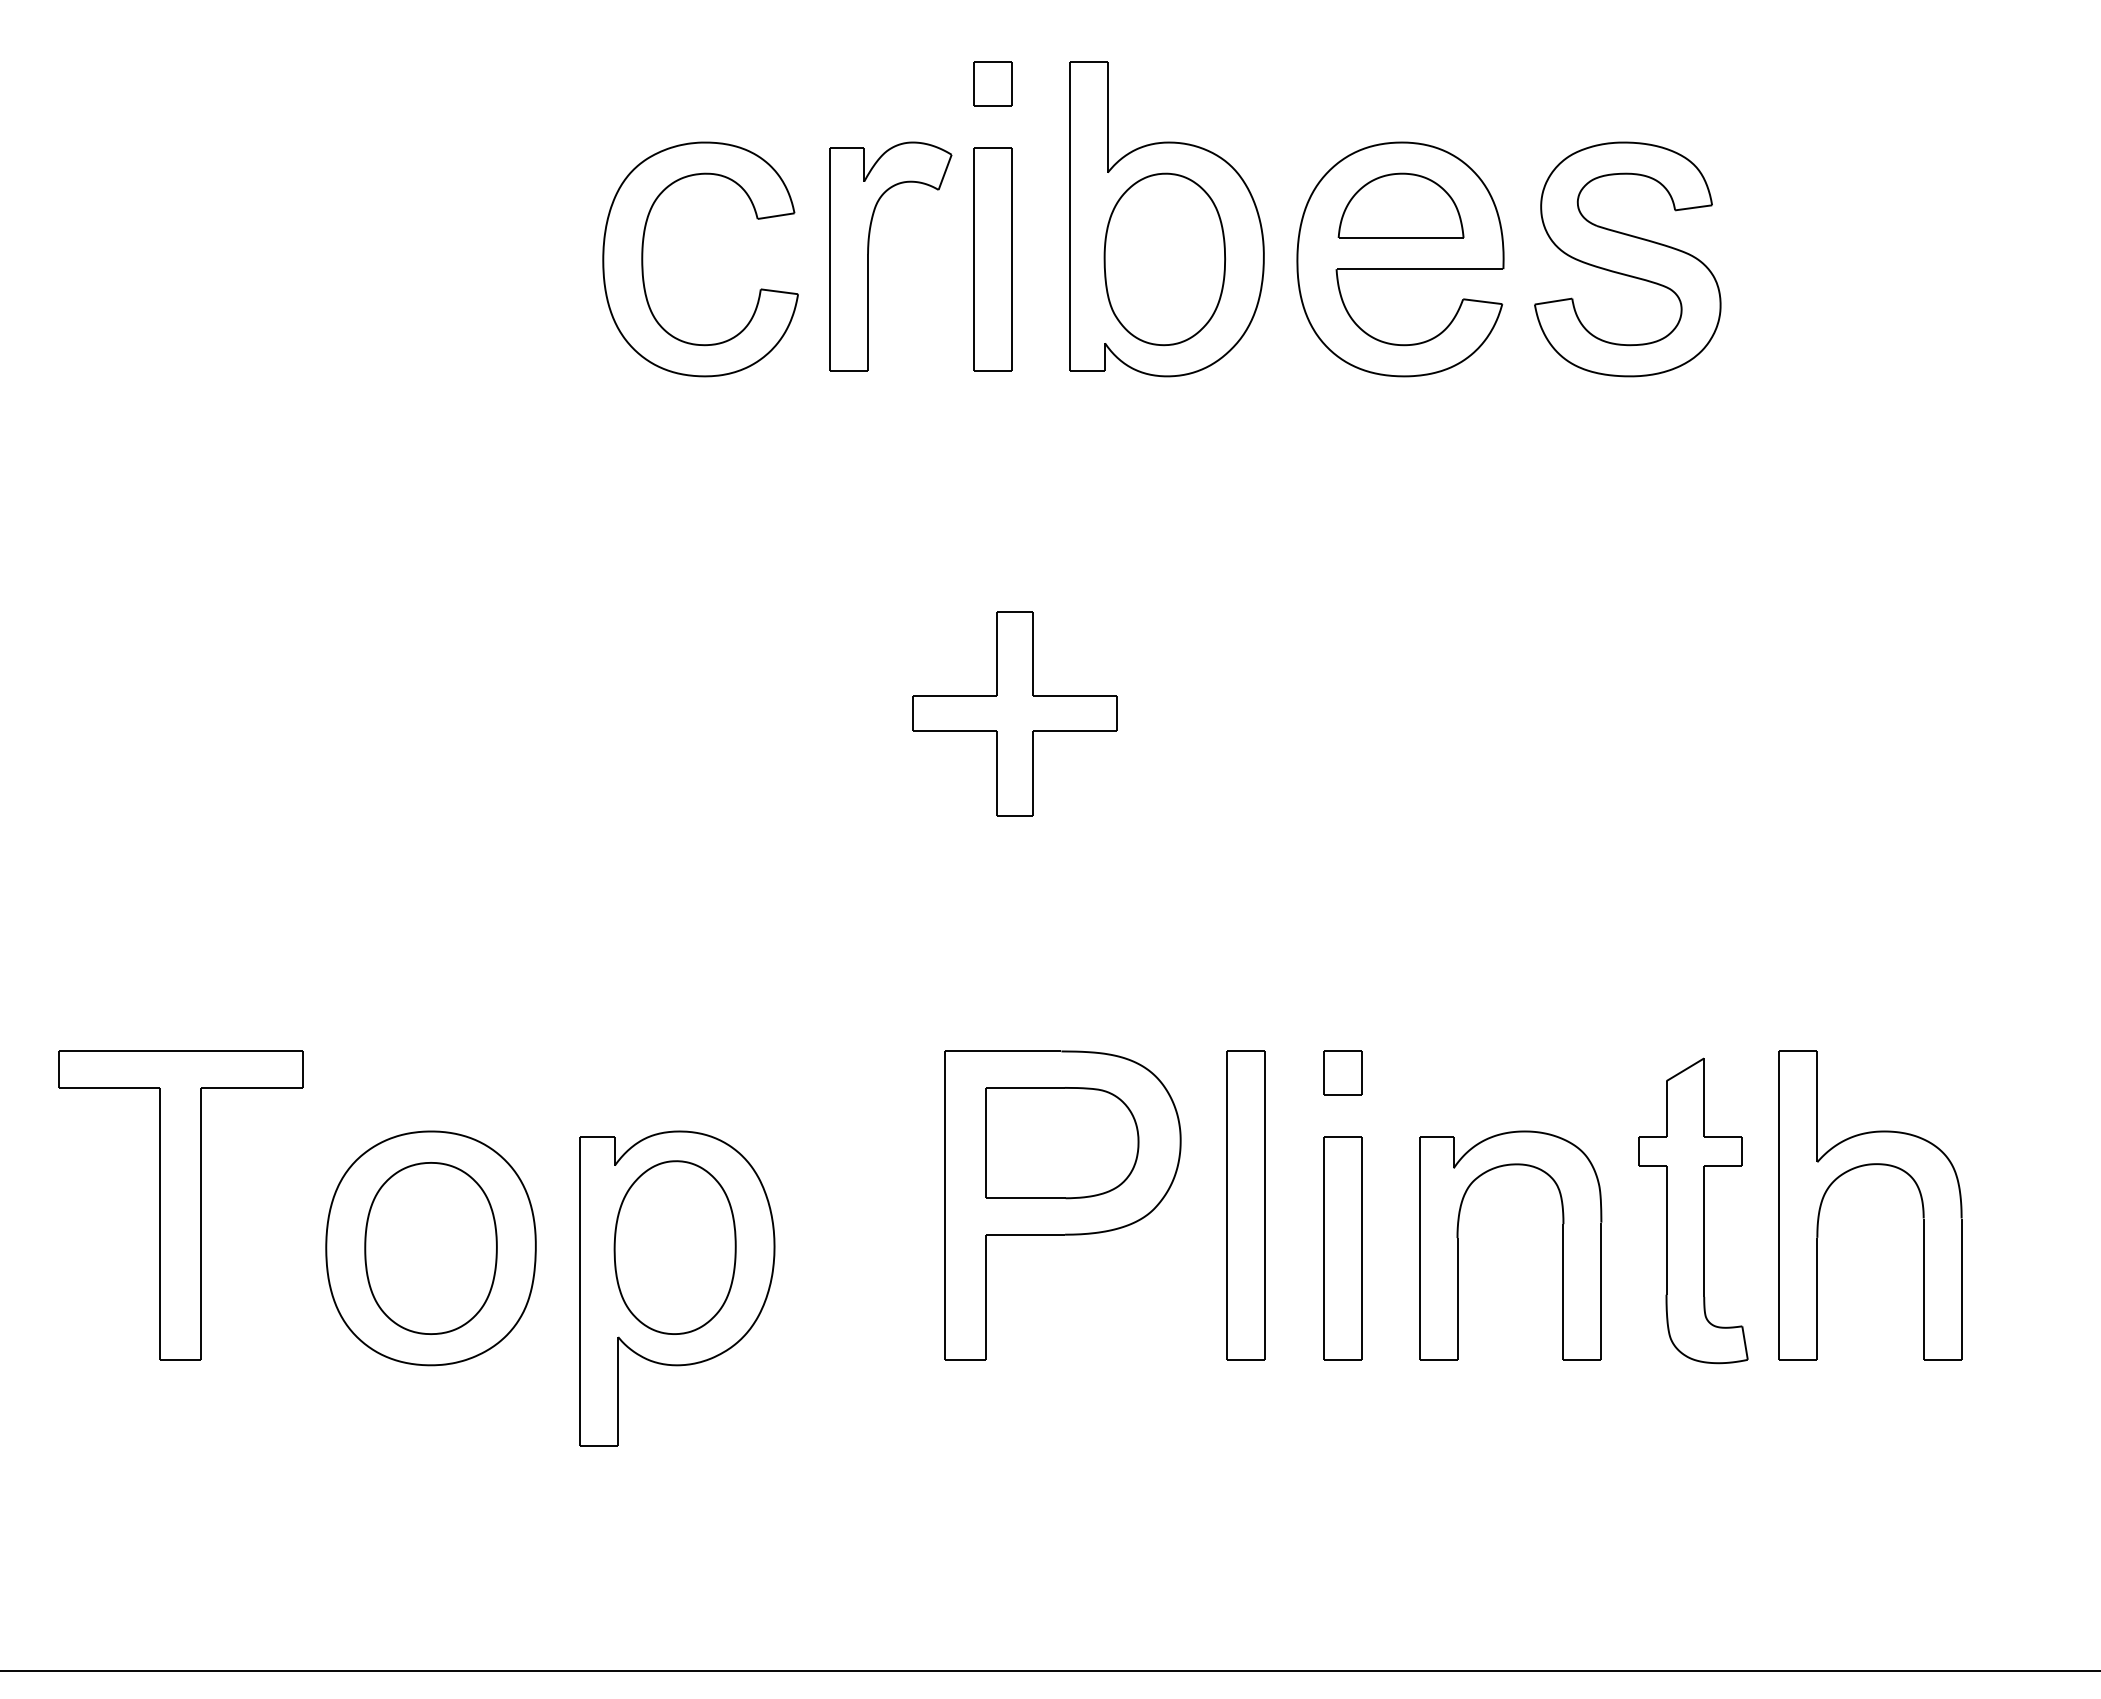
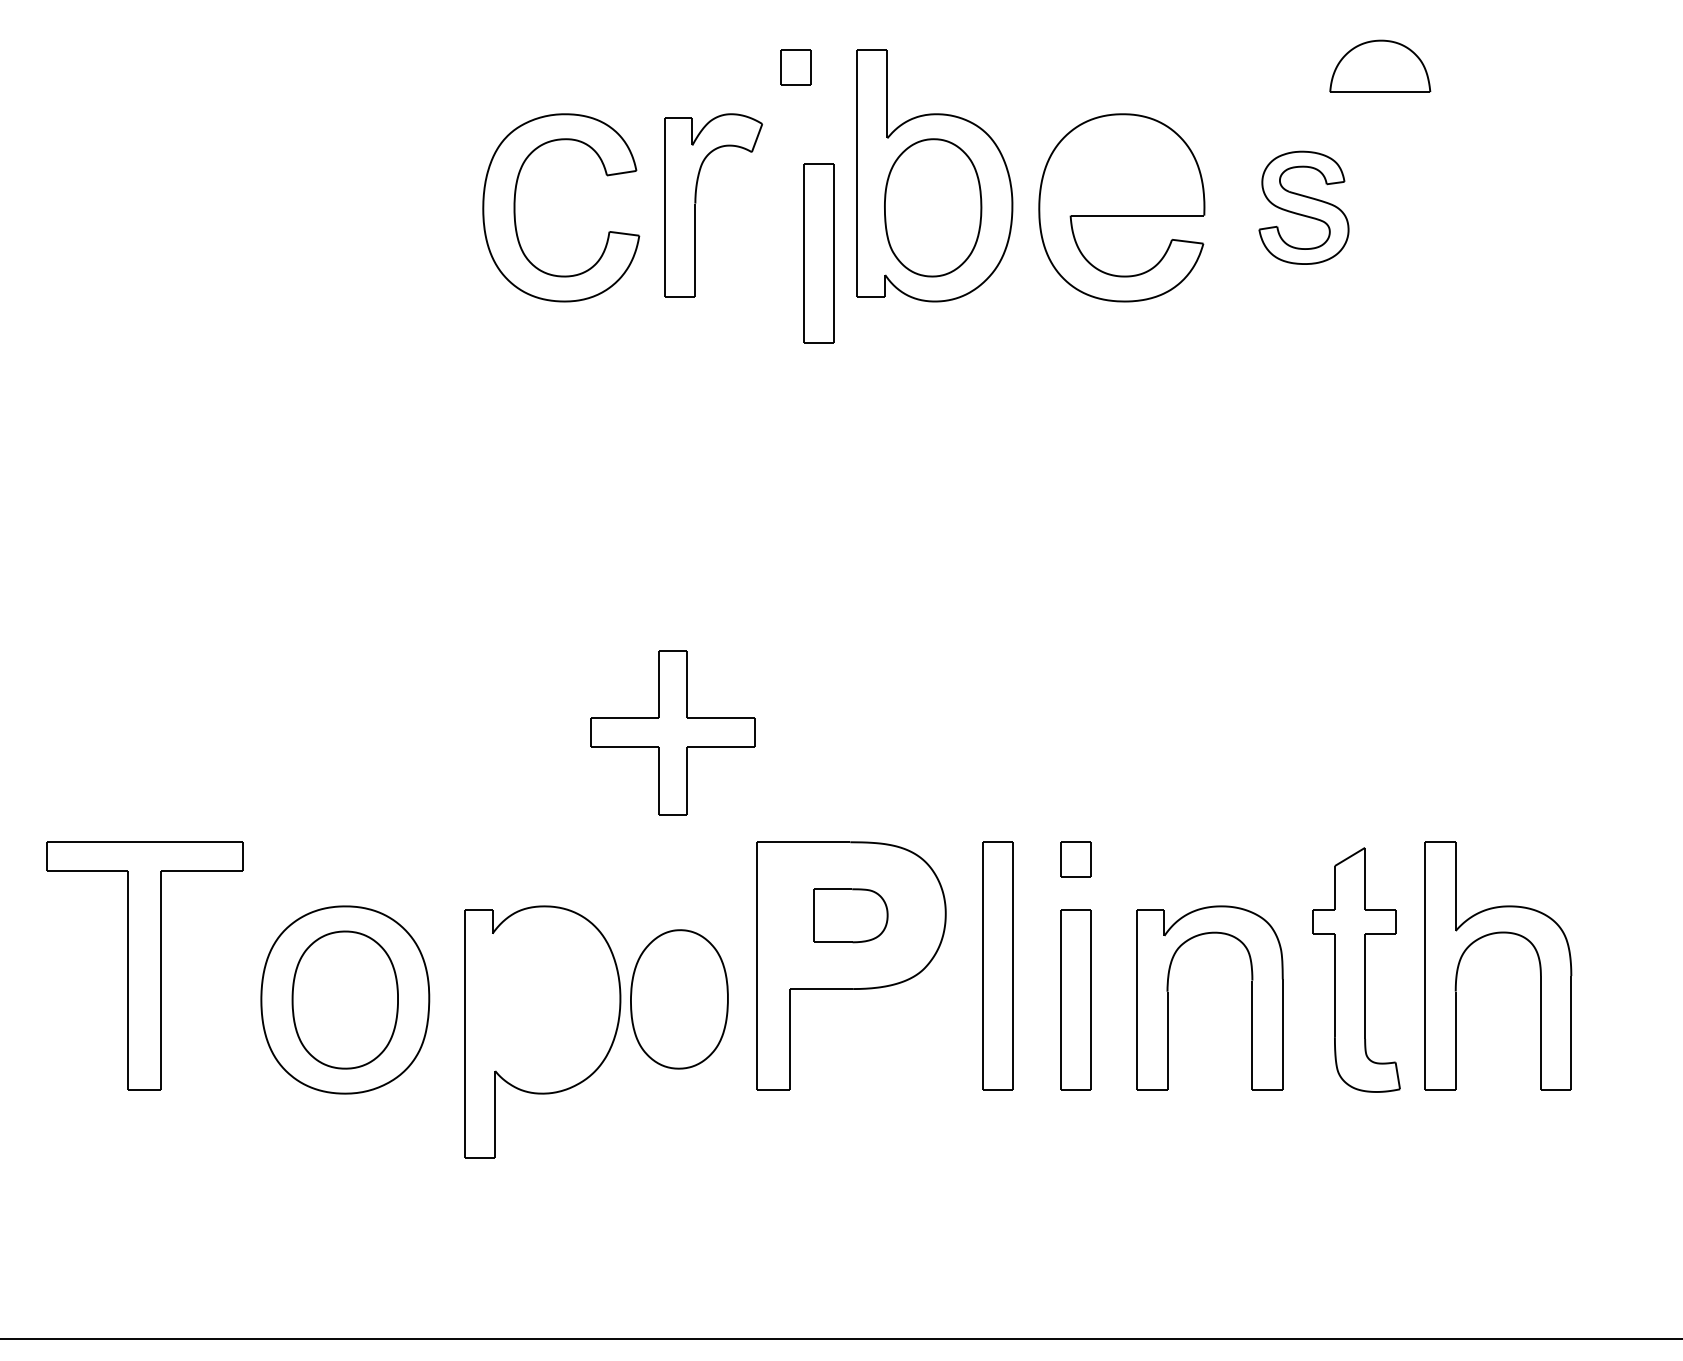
part: (1400, 205) -> (1379, 66), moved
part: (992, 259) -> (818, 253), moved
part: (1627, 259) -> (1303, 207), size x0.6
part: (1014, 713) -> (672, 732), moved
part: (1062, 1143) -> (851, 915), size x0.6
part: (674, 1247) -> (678, 999), moved

